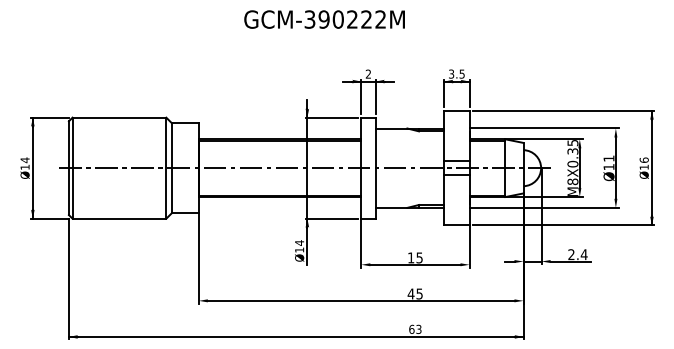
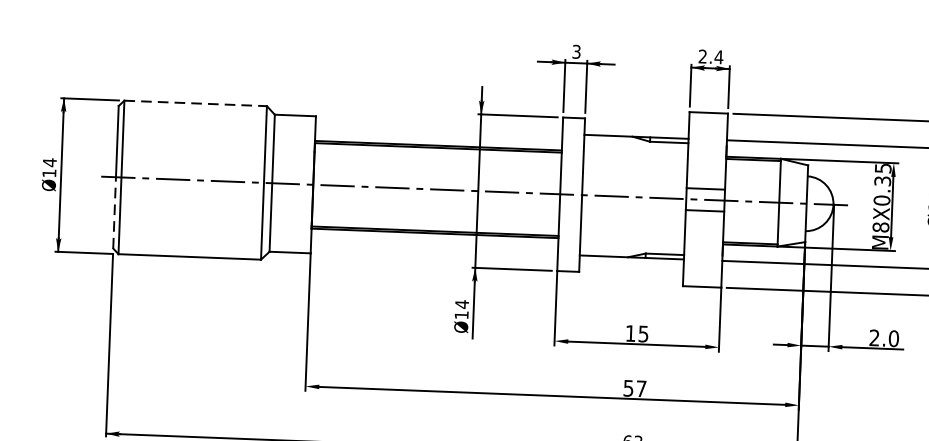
text: (456, 73) -> (710, 55), 3.5 -> 2.4
text: (368, 74) -> (576, 52), 2 -> 3
line: (119, 117) -> (195, 103), solid -> dashed
line: (68, 191) -> (113, 212), solid -> dashed
text: (583, 254) -> (892, 338), 2.4 -> 2.0
text: (414, 293) -> (633, 387), 45 -> 57

